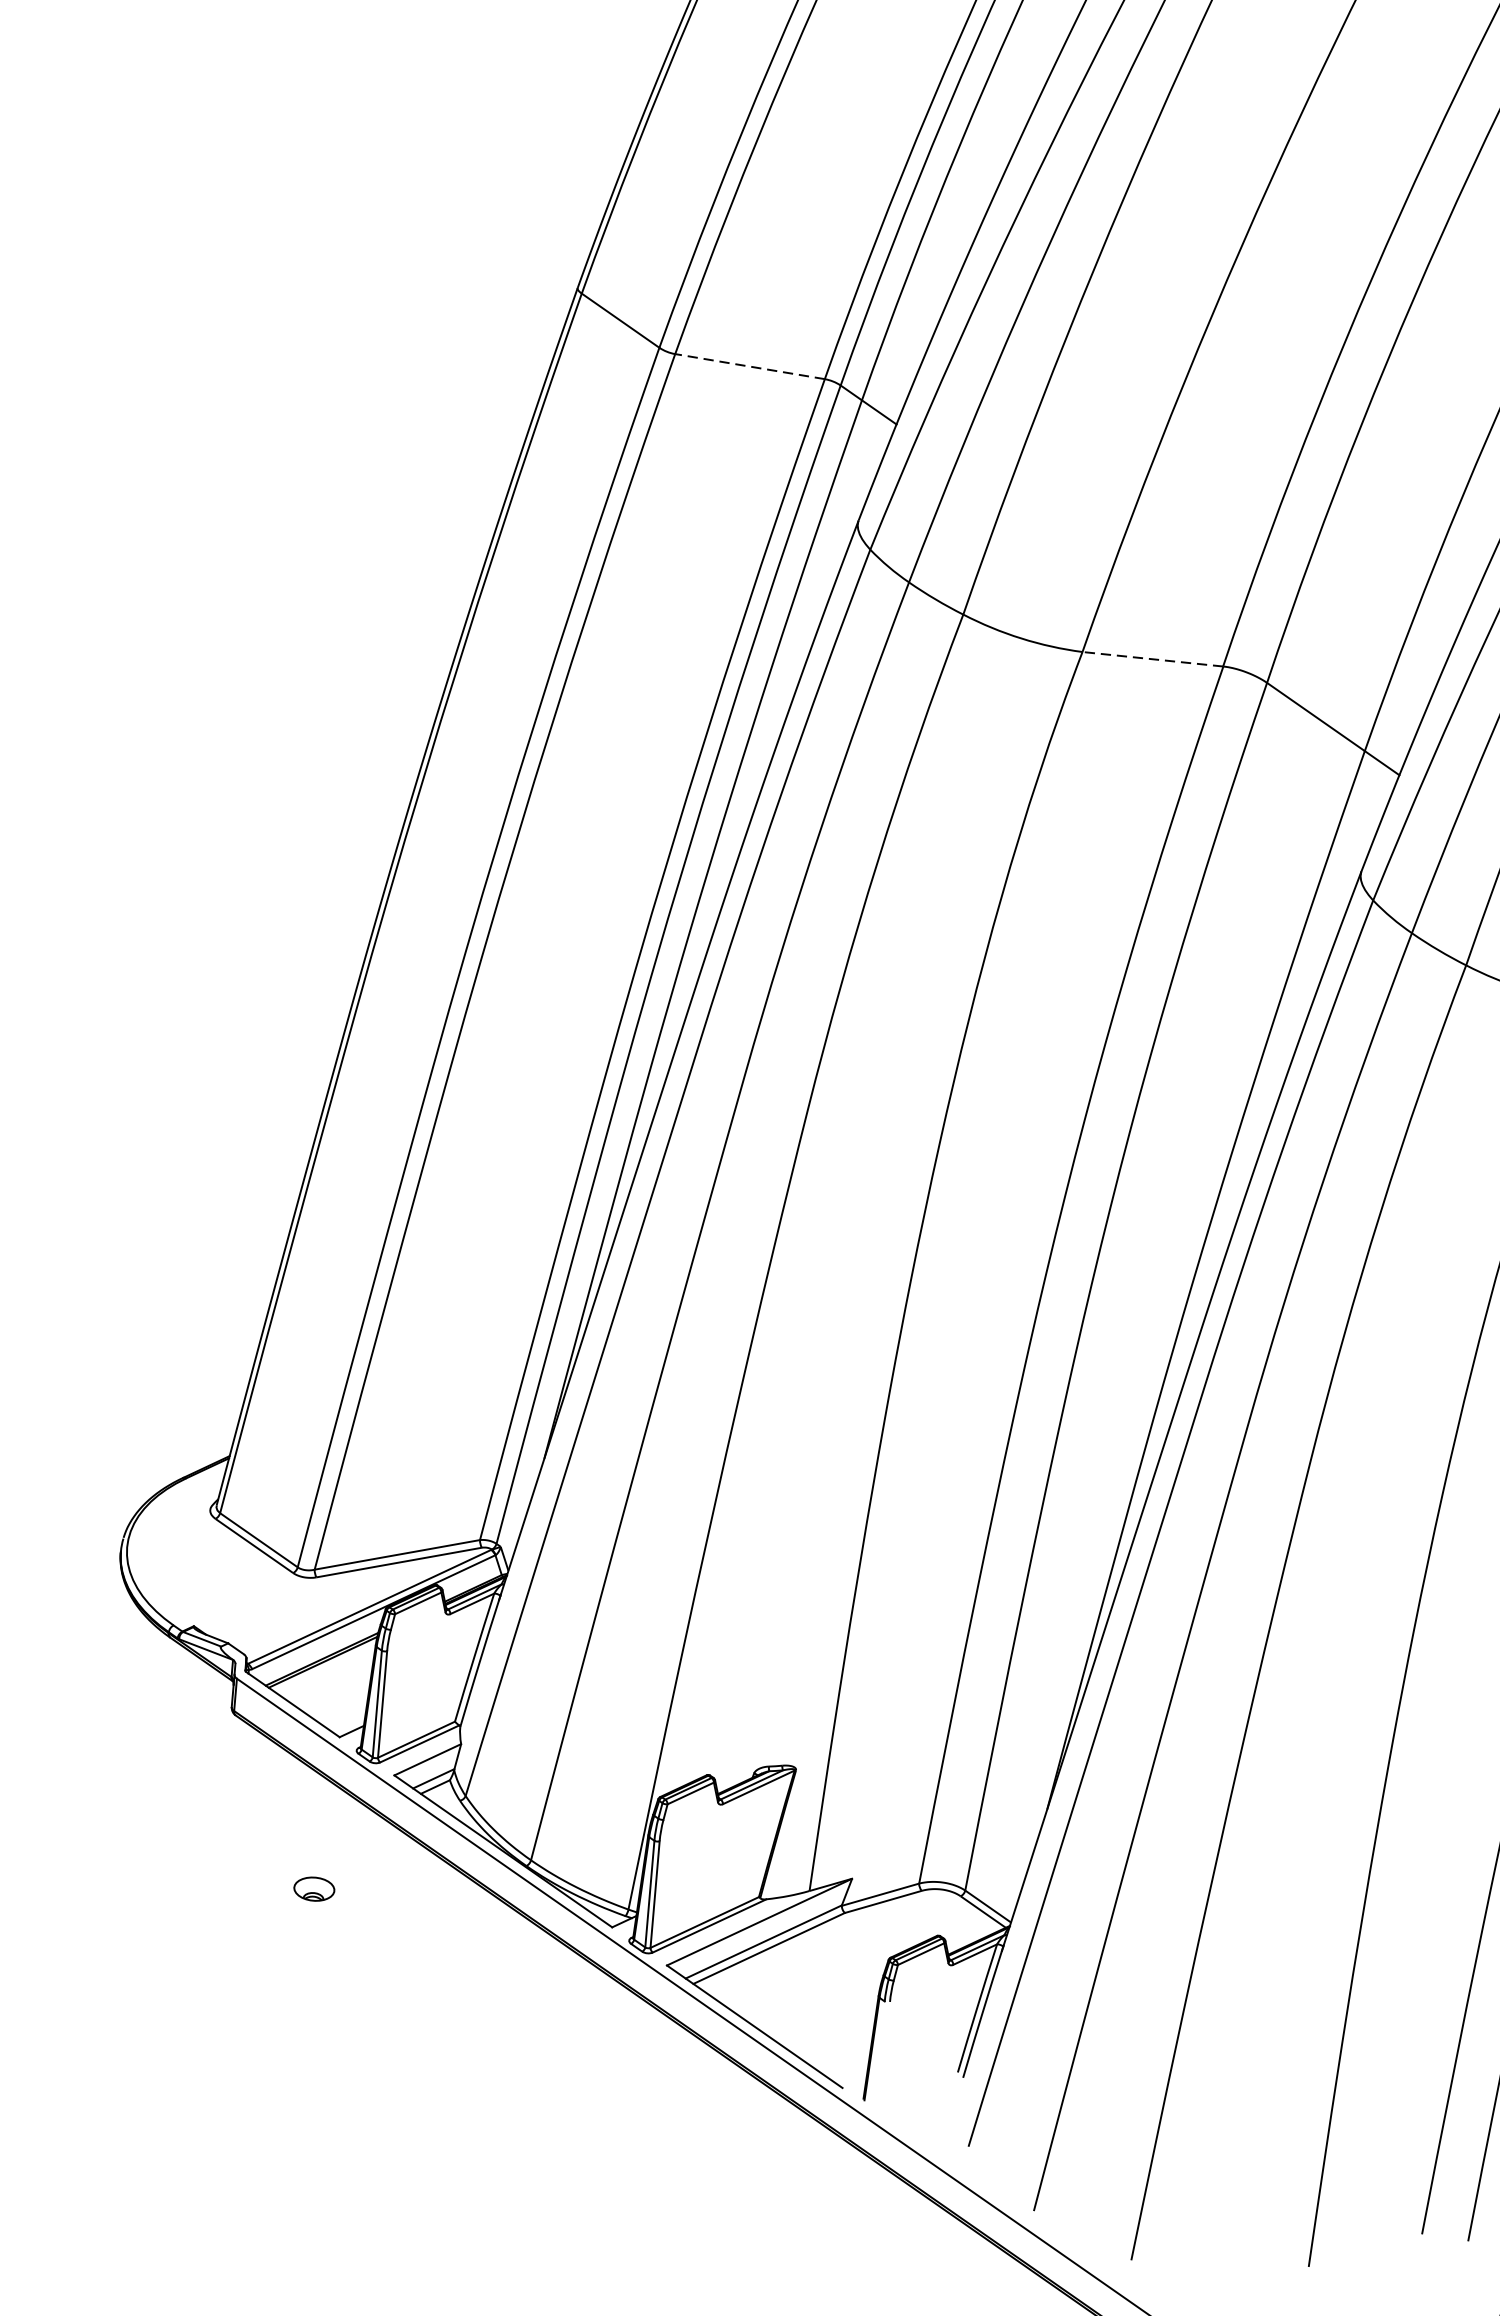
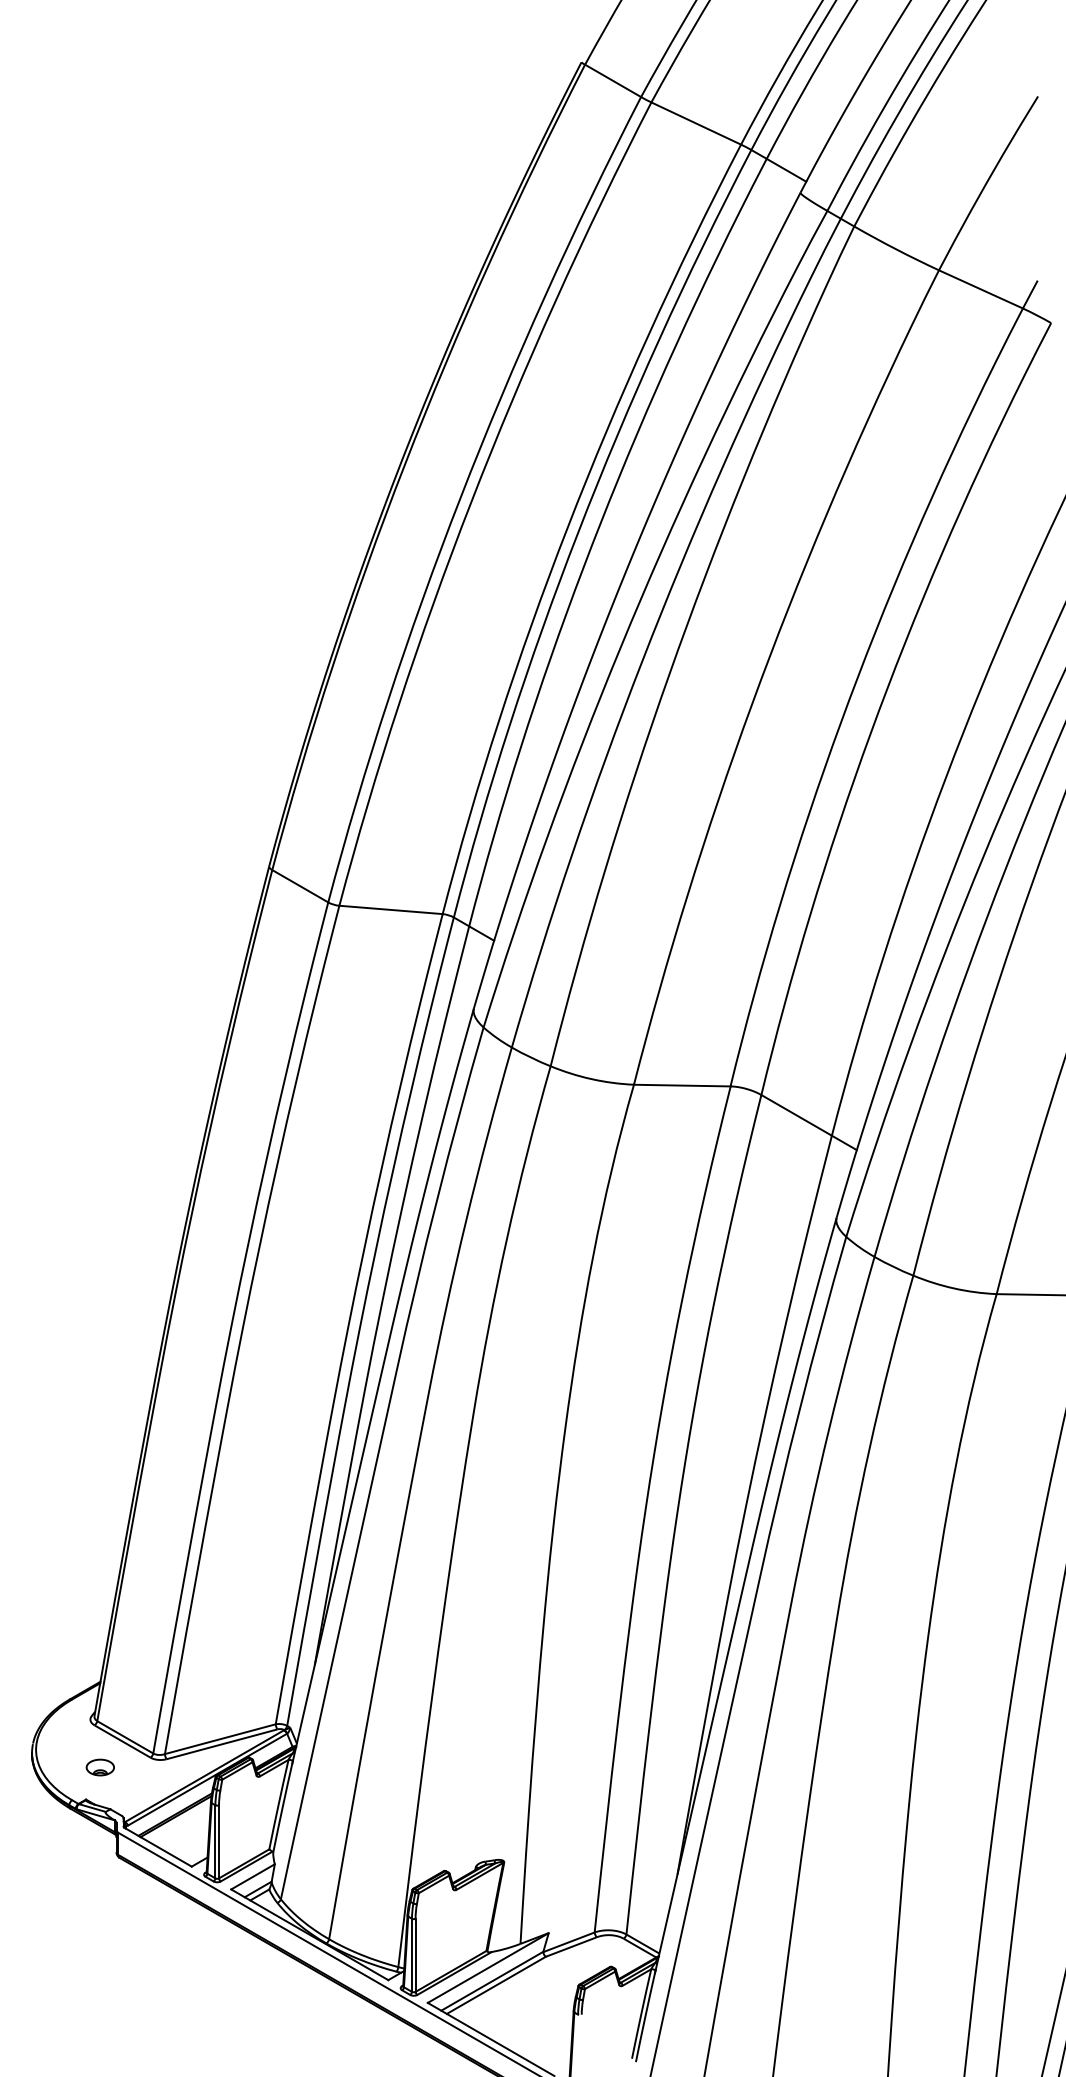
line: (750, 366) -> (391, 909), dashed -> solid
line: (1151, 659) -> (681, 1085), dashed -> solid
part: (313, 1888) -> (99, 1767), moved

